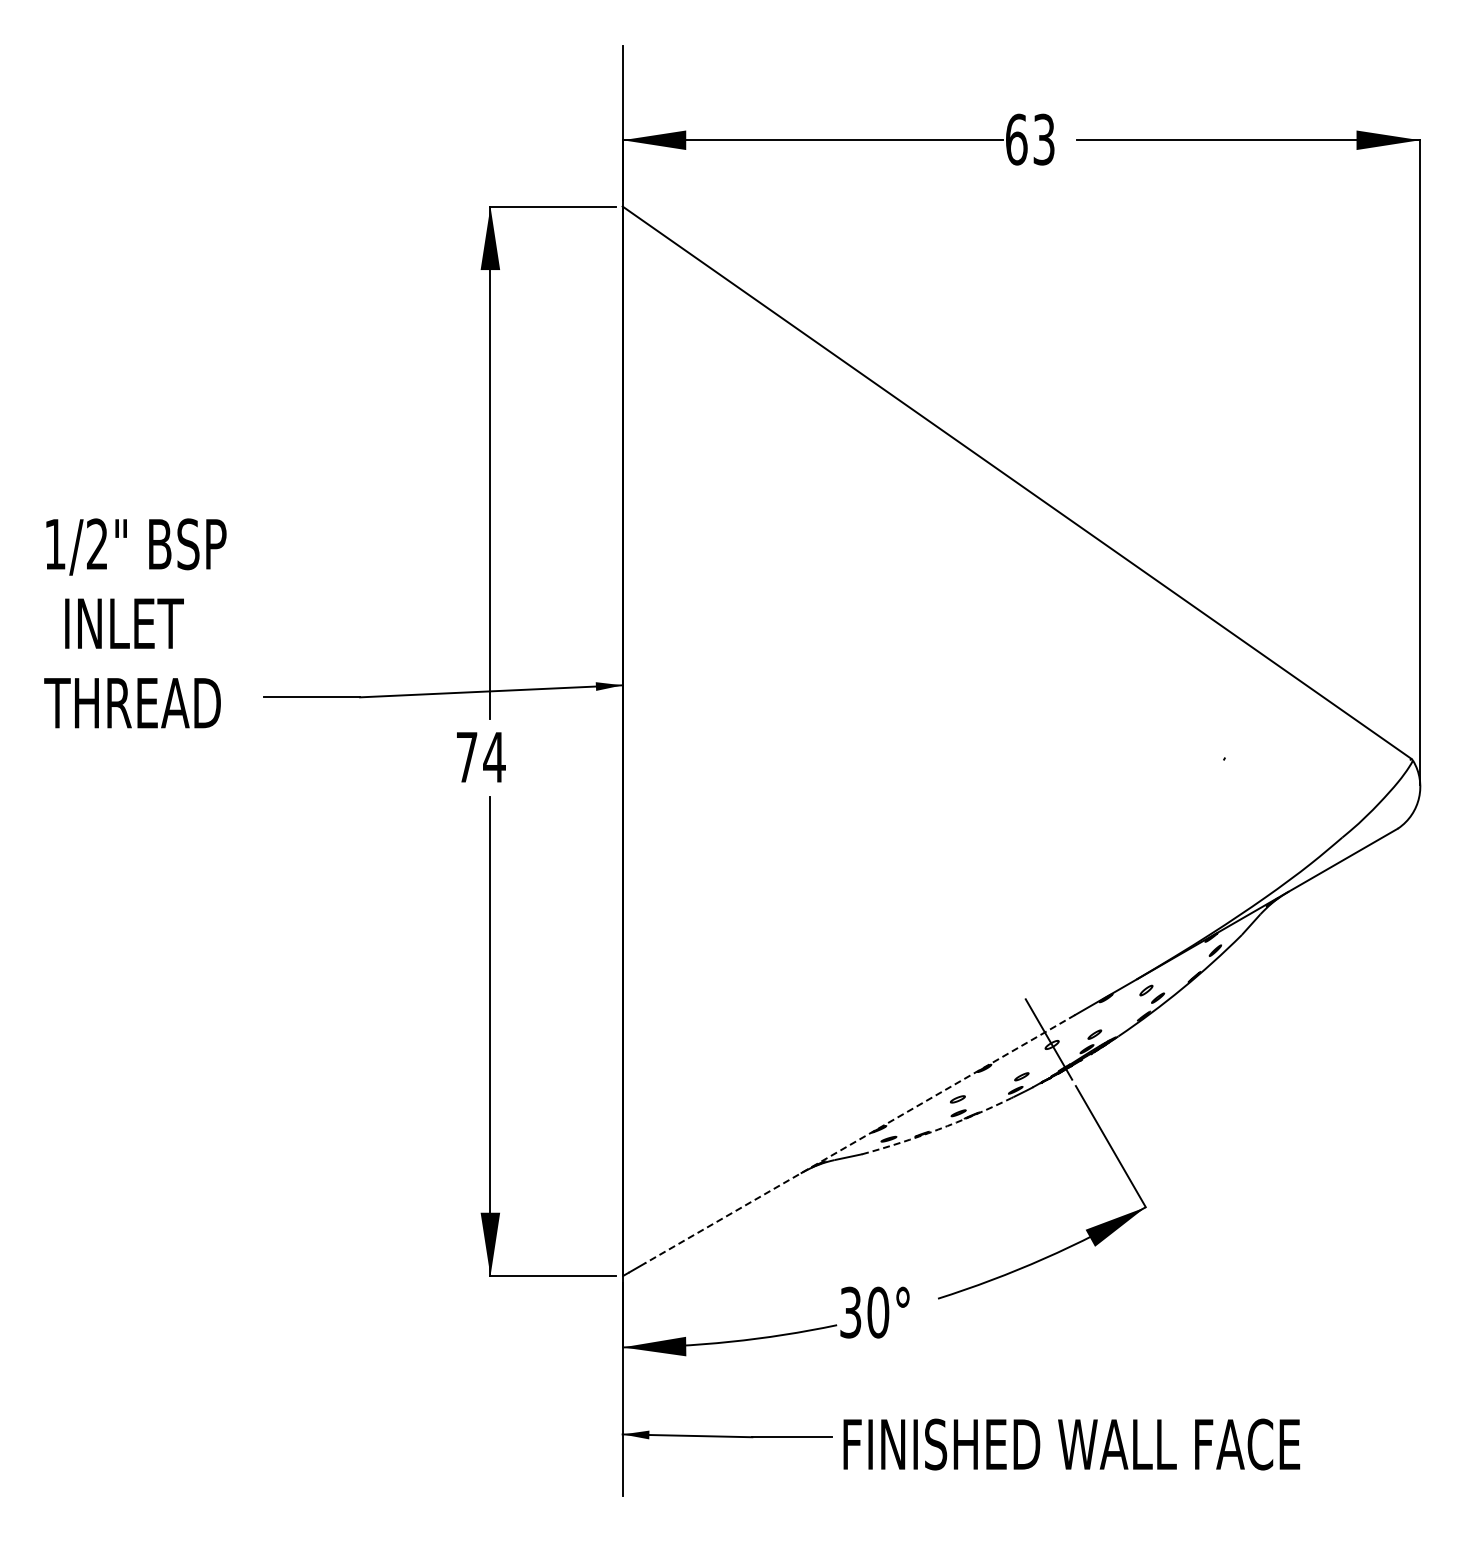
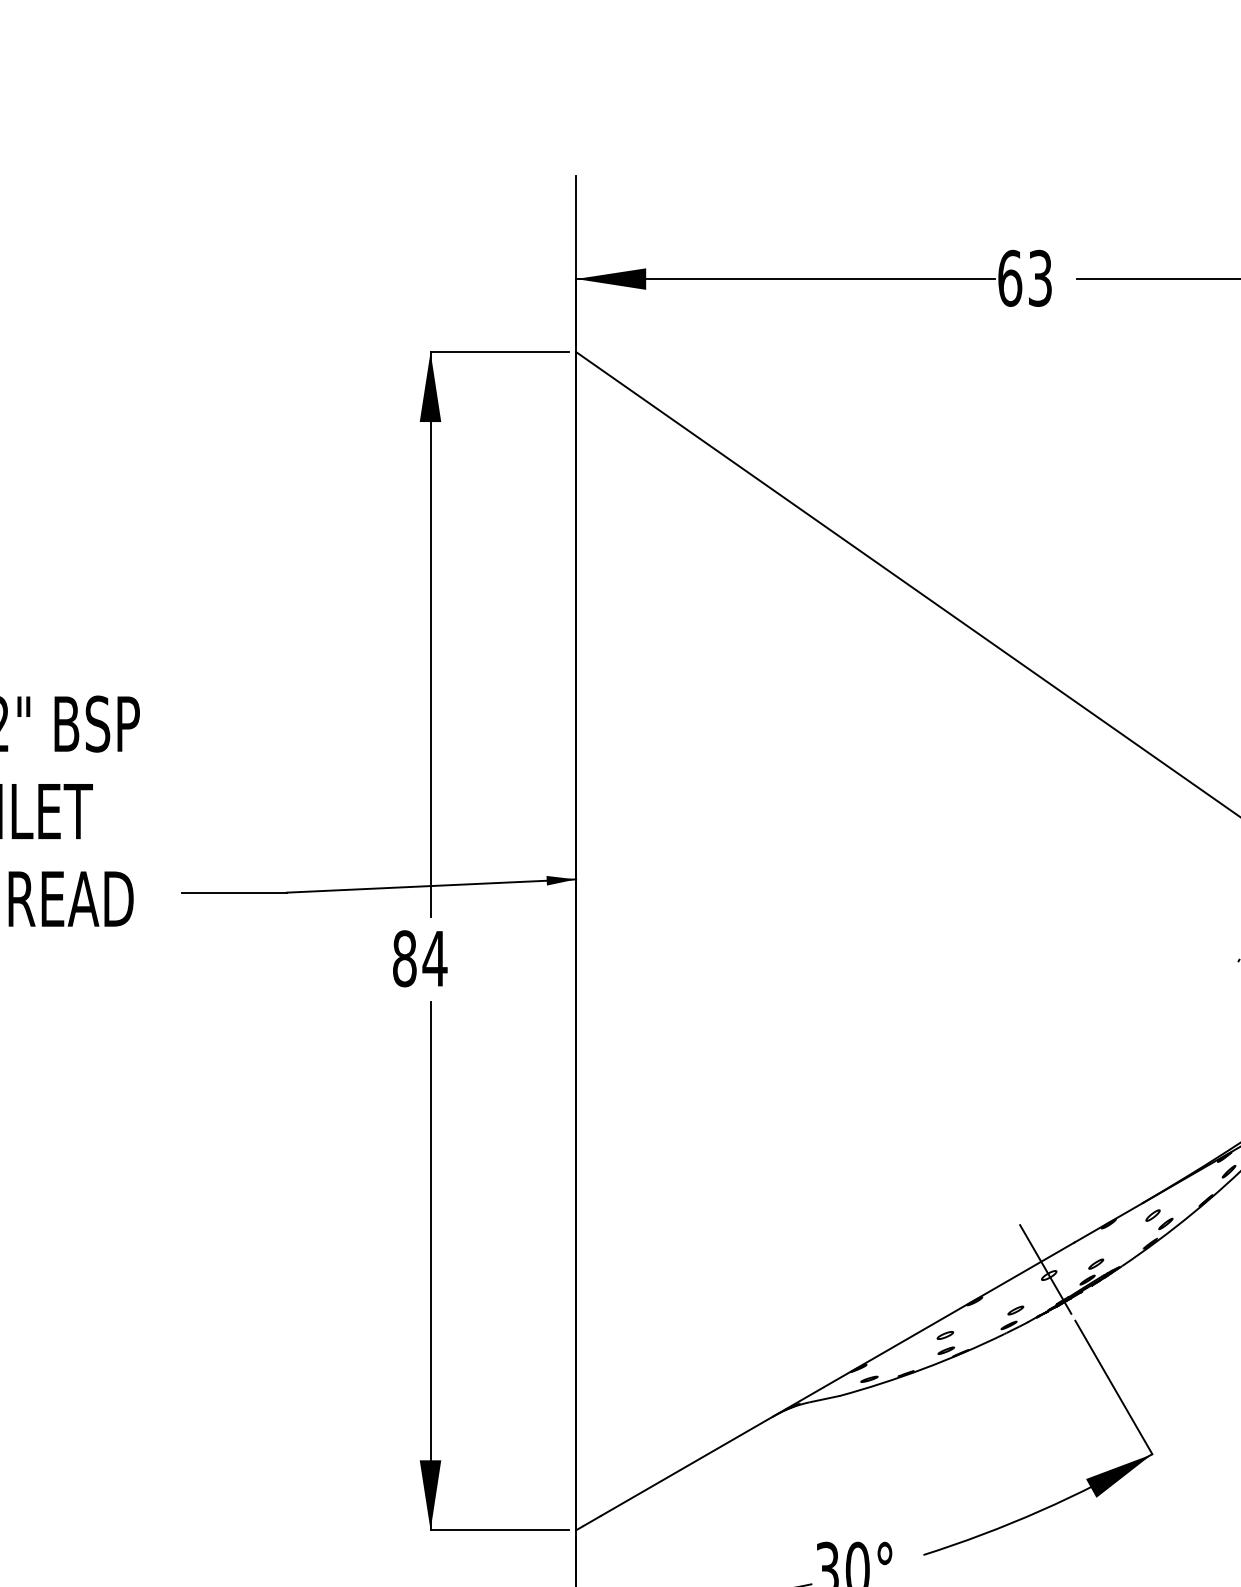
text: (466, 757) -> (404, 958), 74 -> 84
arc: (938, 1129) -> (924, 1368), dashed -> solid
line: (859, 1139) -> (837, 1379), dashed -> solid

